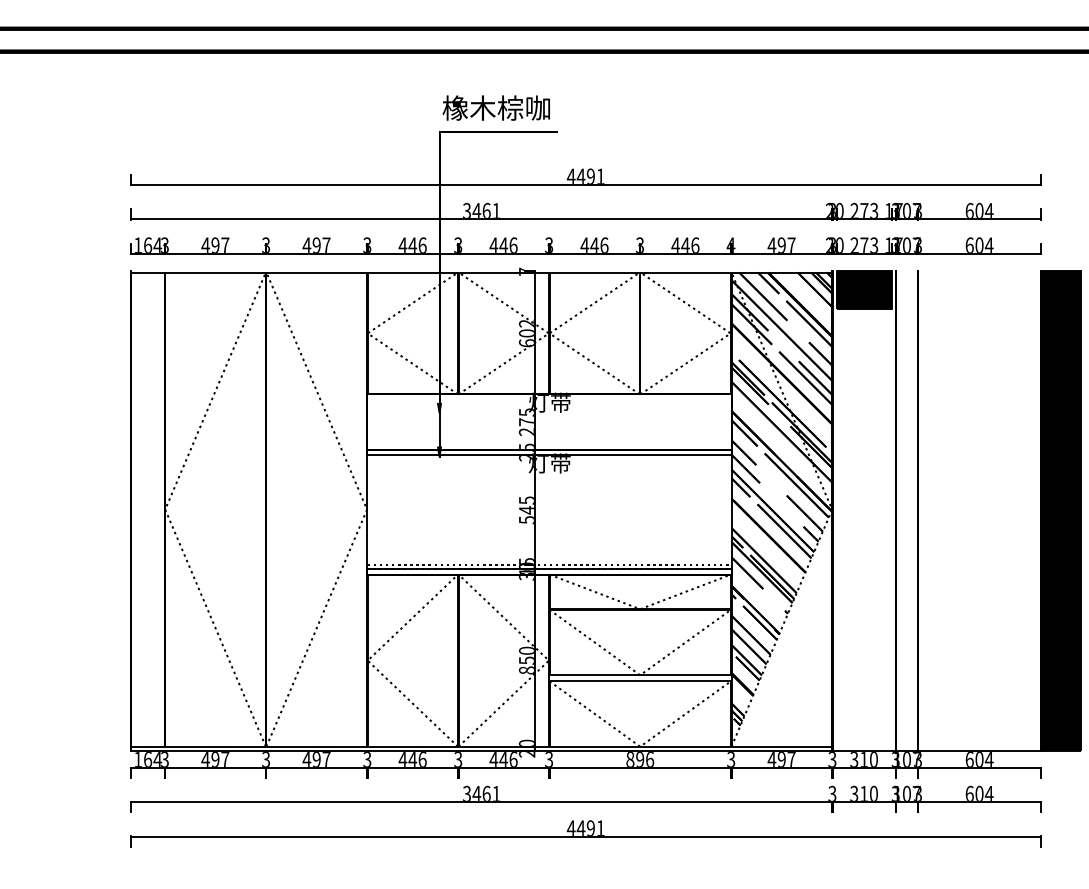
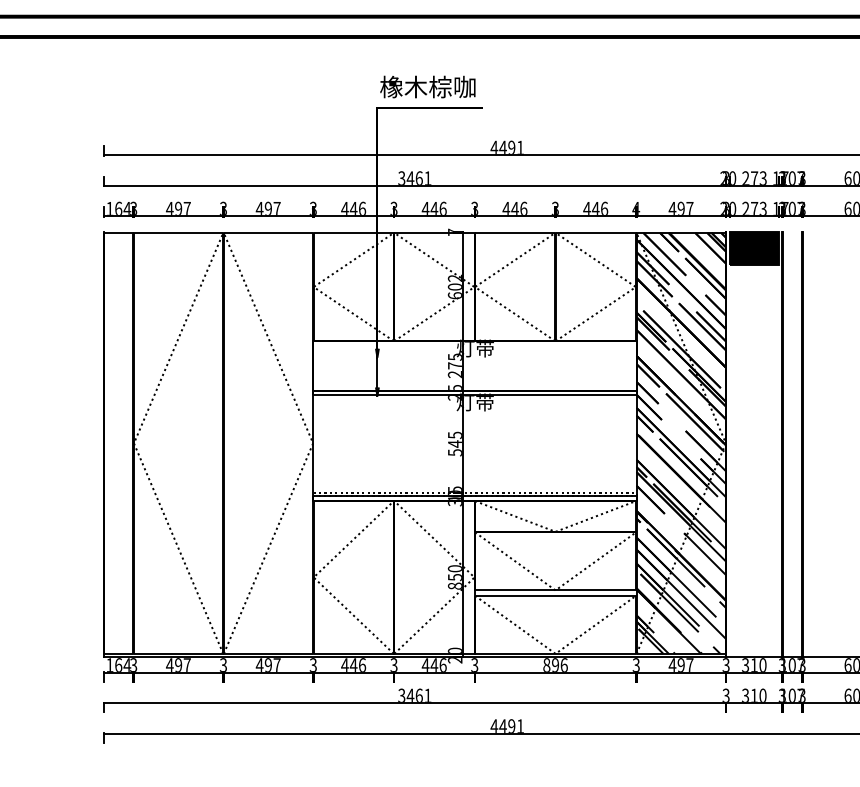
hatch: (786, 628) -> (685, 548), added

